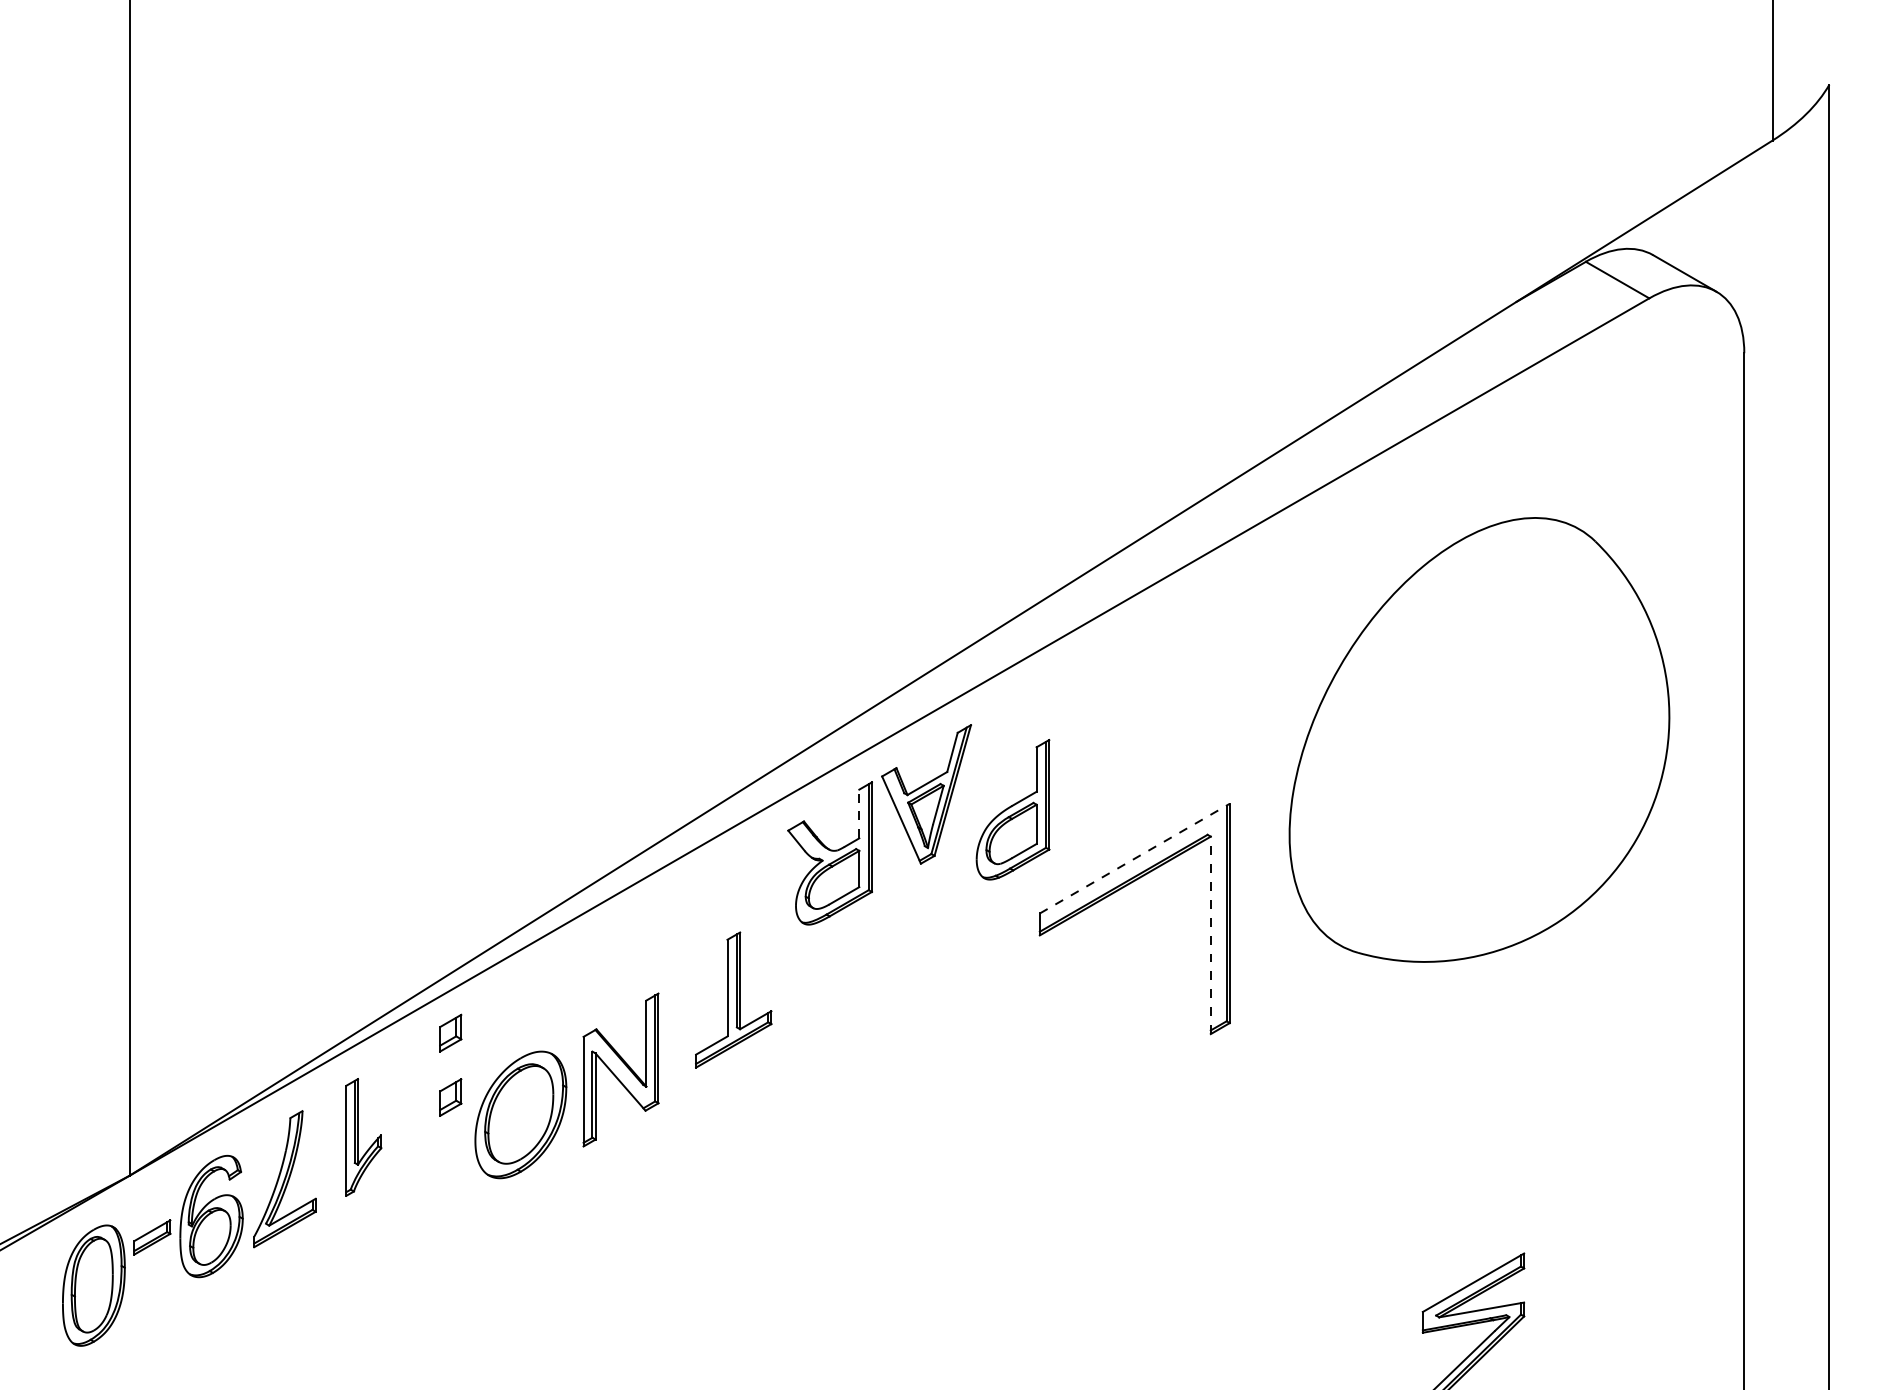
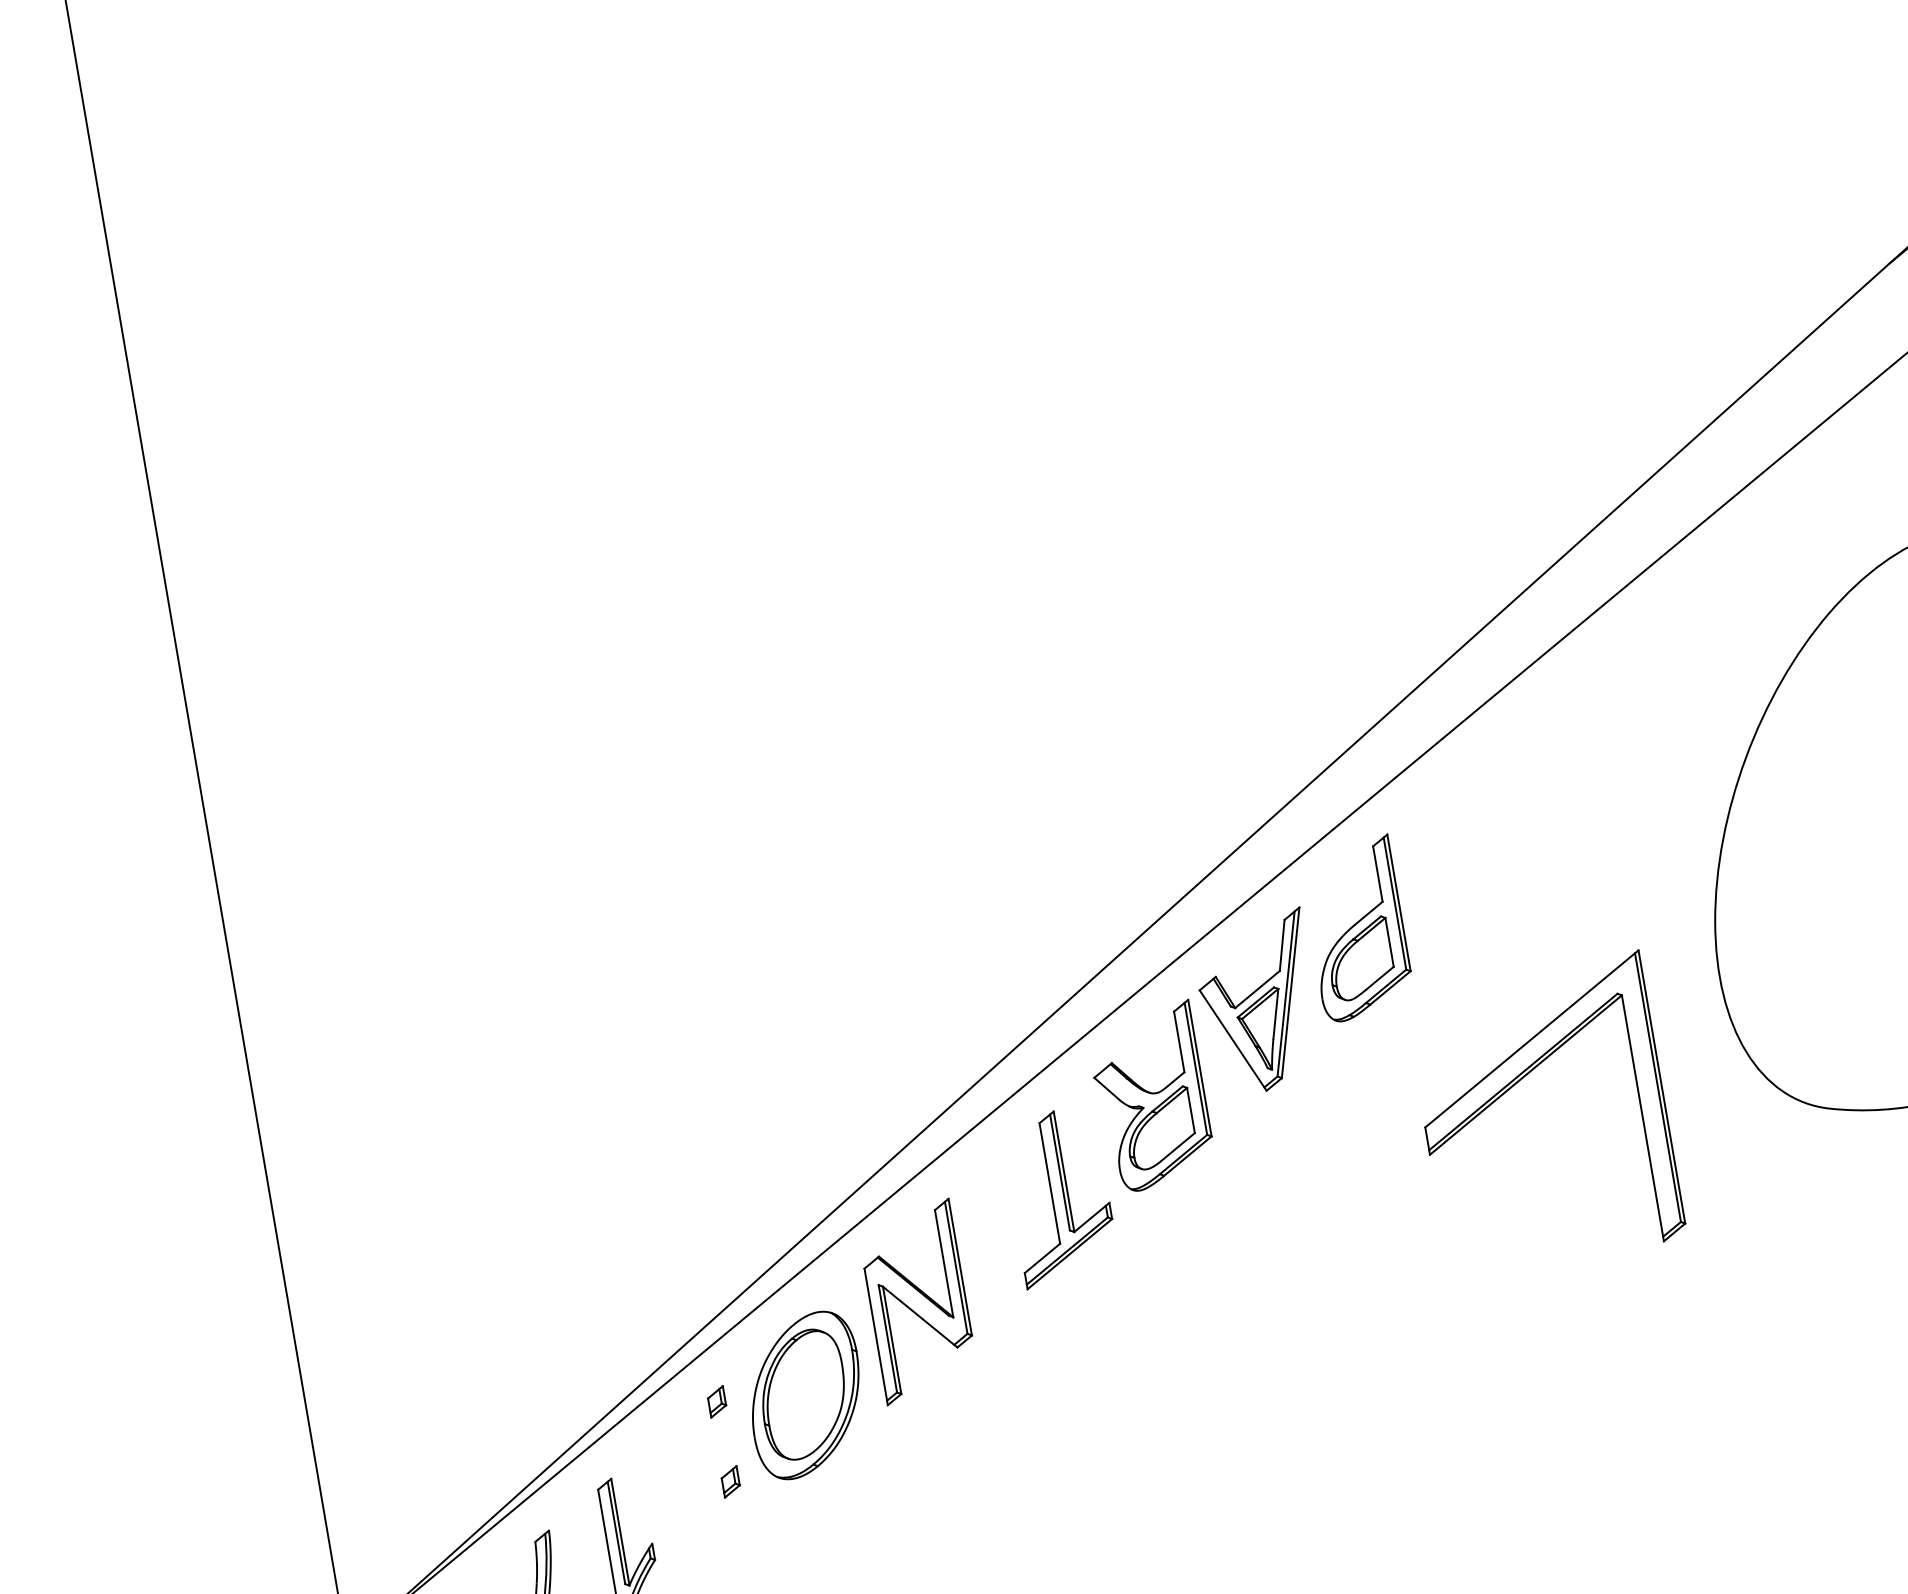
part: (1012, 809) -> (1356, 929), moved
line: (859, 813) -> (1179, 1041), dashed -> solid
line: (1134, 858) -> (1531, 1038), dashed -> solid
line: (1210, 935) -> (1642, 1118), dashed -> solid
part: (733, 999) -> (1059, 1196), moved
part: (450, 1032) -> (716, 1401), size x0.62
part: (620, 1069) -> (917, 1301), moved
part: (450, 1096) -> (730, 1480), size x0.62
part: (520, 1114) -> (805, 1395), moved

